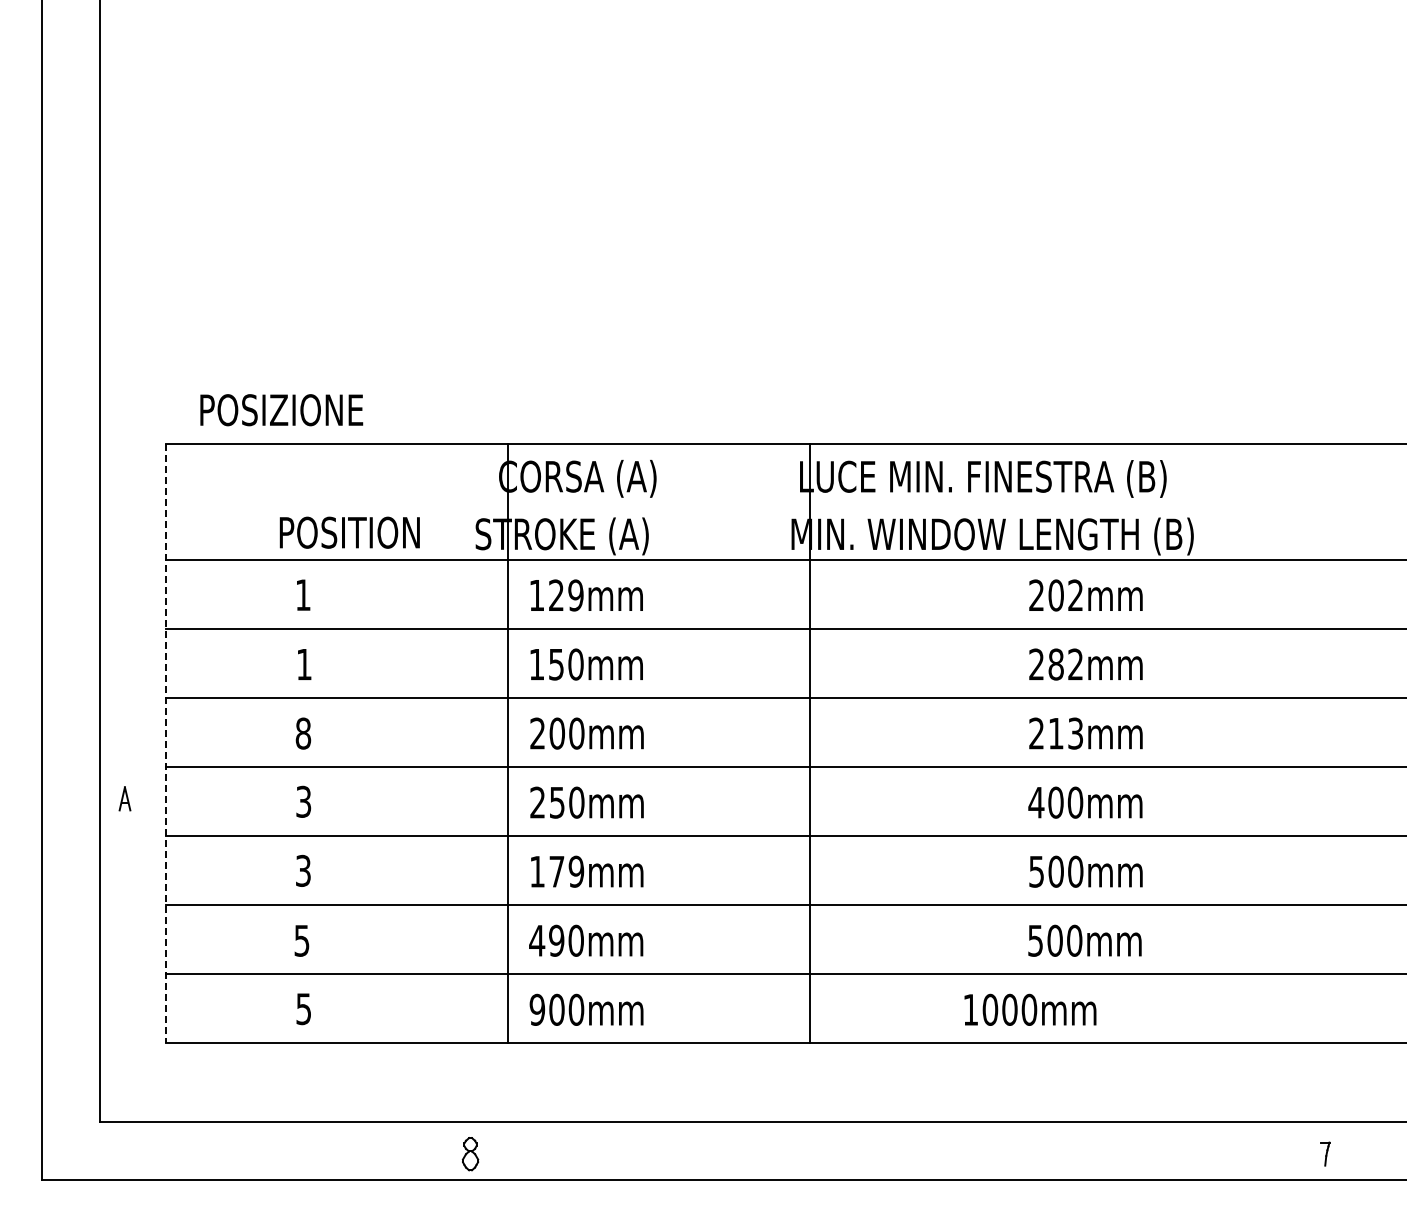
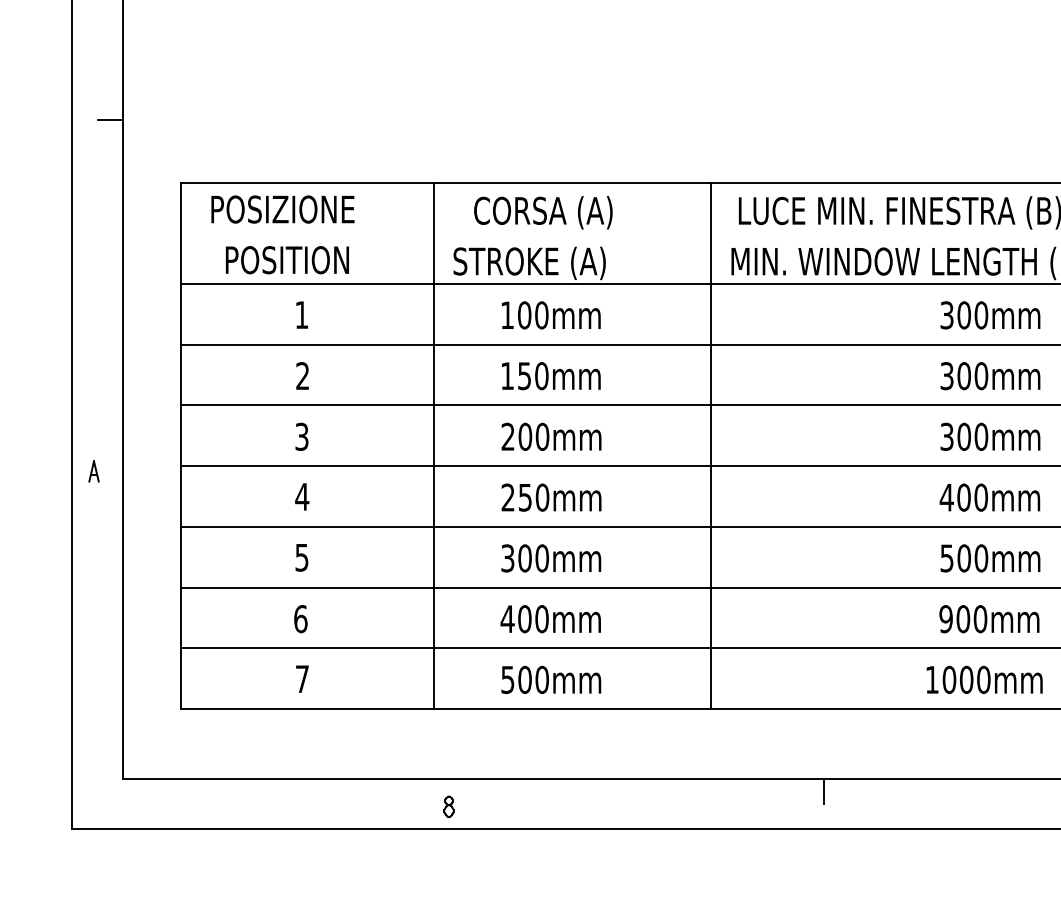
line: (84, 373) -> (109, 120), added
text: (281, 410) -> (282, 209), moved
text: (349, 532) -> (287, 259), moved
text: (565, 595) -> (532, 315), 129mm -> 100mm
text: (1056, 595) -> (964, 315), 202mm -> 300mm
text: (303, 664) -> (302, 376), 1 -> 2
text: (1056, 664) -> (964, 376), 282mm -> 300mm
text: (303, 733) -> (302, 436), 8 -> 3
text: (1056, 733) -> (964, 436), 213mm -> 300mm
line: (507, 743) -> (434, 445), moved
line: (809, 743) -> (710, 445), moved
line: (166, 744) -> (181, 446), dashed -> solid
part: (124, 798) -> (93, 471), moved
text: (303, 801) -> (302, 496), 3 -> 4
text: (303, 870) -> (302, 557), 3 -> 5
text: (557, 871) -> (525, 558), 179mm -> 300mm
text: (301, 940) -> (300, 618), 5 -> 6
text: (556, 940) -> (524, 618), 490mm -> 400mm
text: (1035, 940) -> (946, 618), 500mm -> 900mm
text: (303, 1009) -> (302, 679), 5 -> 7
text: (537, 1009) -> (507, 679), 900mm -> 500mm
text: (1030, 1009) -> (984, 679), moved
line: (896, 1136) -> (823, 791), added
part: (470, 1153) -> (449, 806), size x0.71

